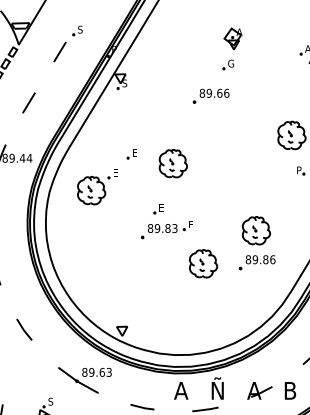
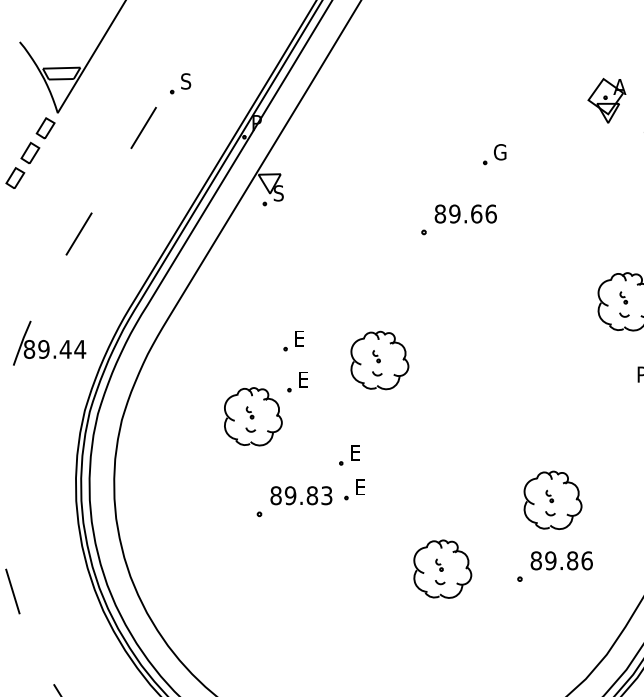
part: (232, 38) -> (605, 99), moved
part: (97, 187) -> (265, 410), moved
part: (166, 230) -> (309, 499), moved

